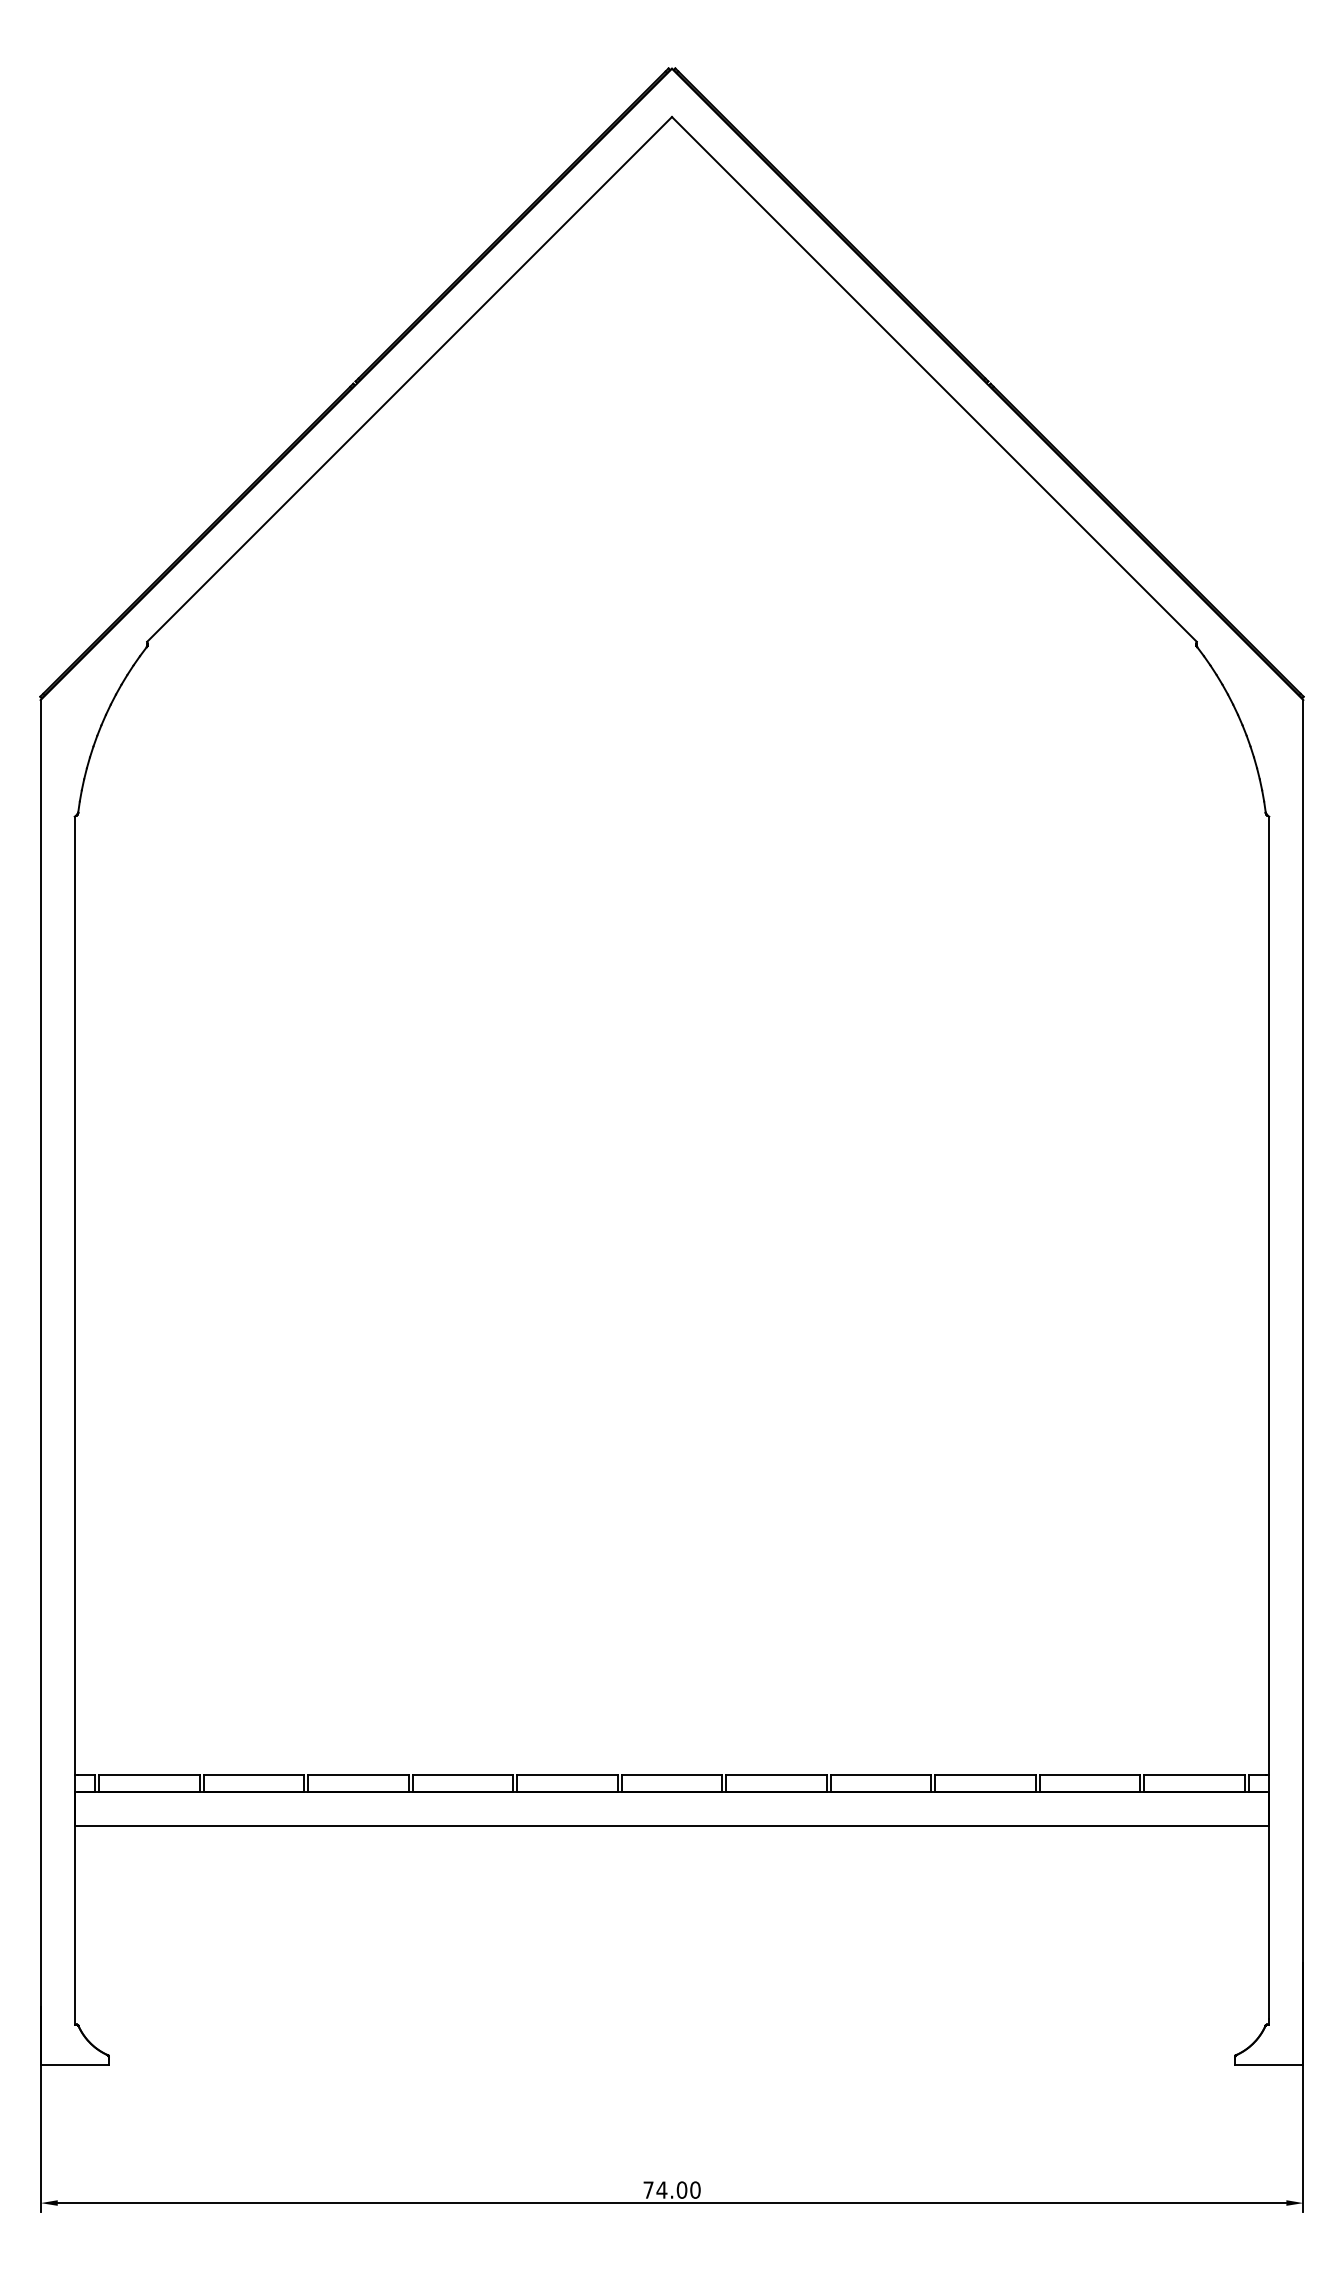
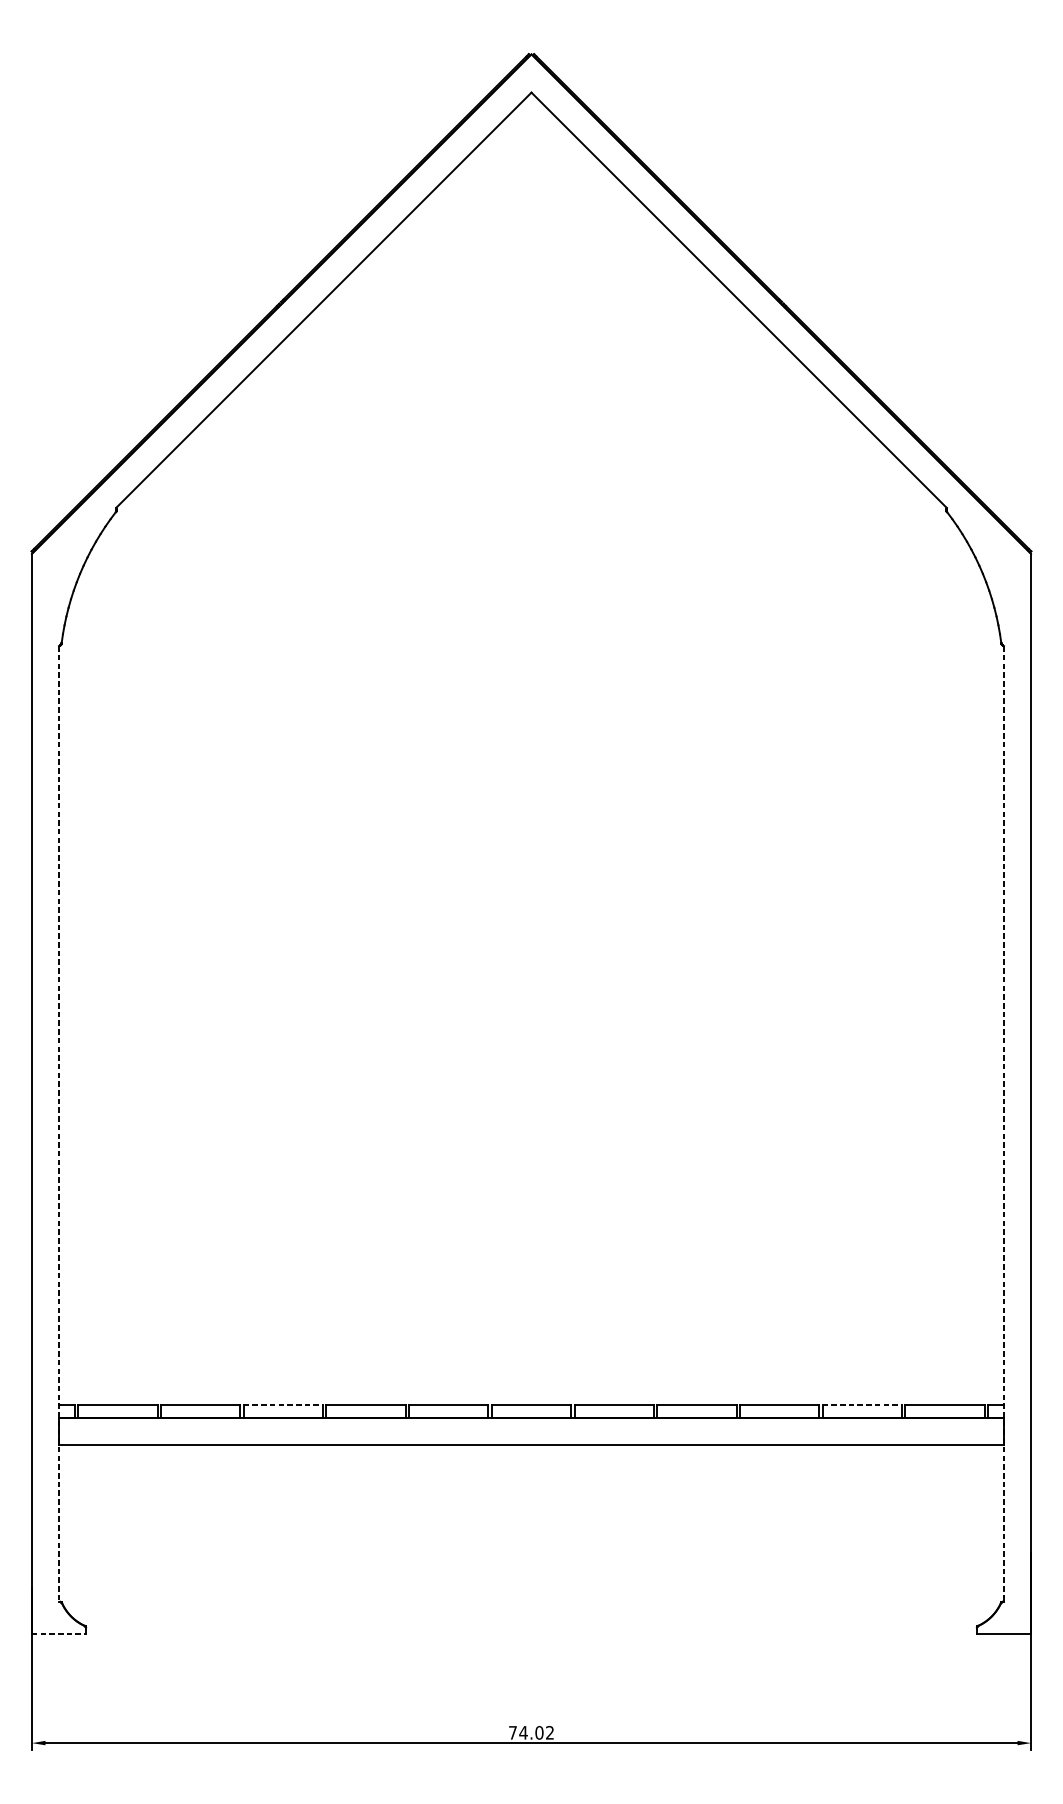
line: (1269, 1417) -> (1004, 1121), solid -> dashed
line: (74, 1421) -> (58, 1124), solid -> dashed
line: (358, 1775) -> (283, 1404), solid -> dashed
line: (1090, 1775) -> (862, 1404), solid -> dashed
line: (75, 2065) -> (59, 1634), solid -> dashed
text: (695, 2189) -> (550, 1732), 74.00 -> 74.02

